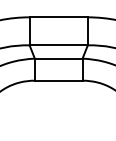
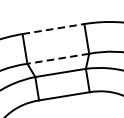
line: (59, 17) -> (54, 29), solid -> dashed
line: (58, 45) -> (58, 58), solid -> dashed

